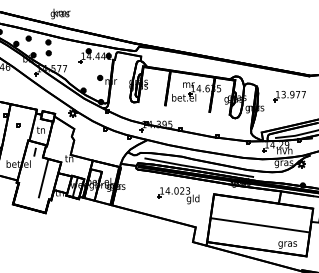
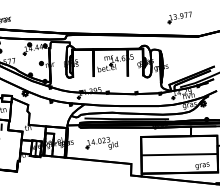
part: (289, 96) -> (179, 17), moved
line: (43, 178) -> (11, 145), removed
part: (178, 195) -> (101, 144), moved

